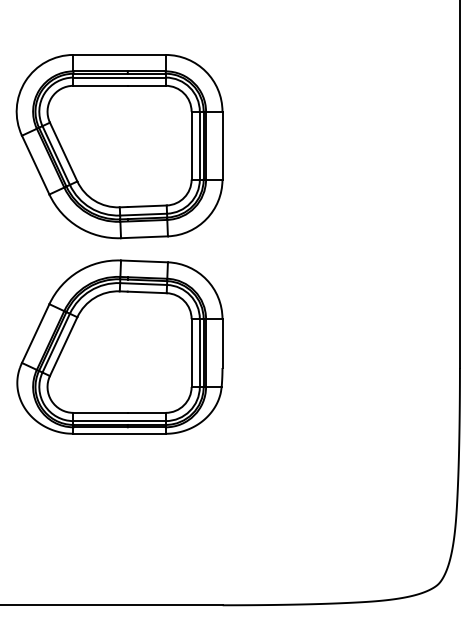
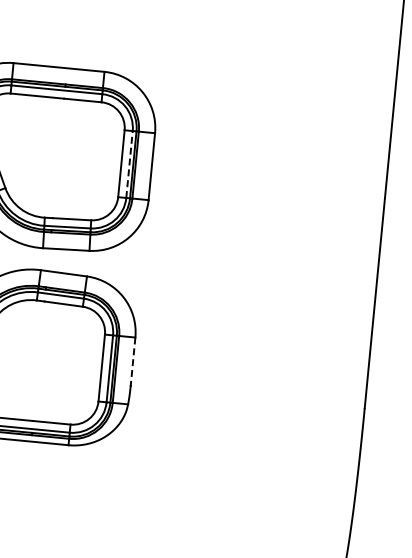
line: (199, 145) -> (129, 164), solid -> dashed
line: (222, 344) -> (132, 362), solid -> dashed

